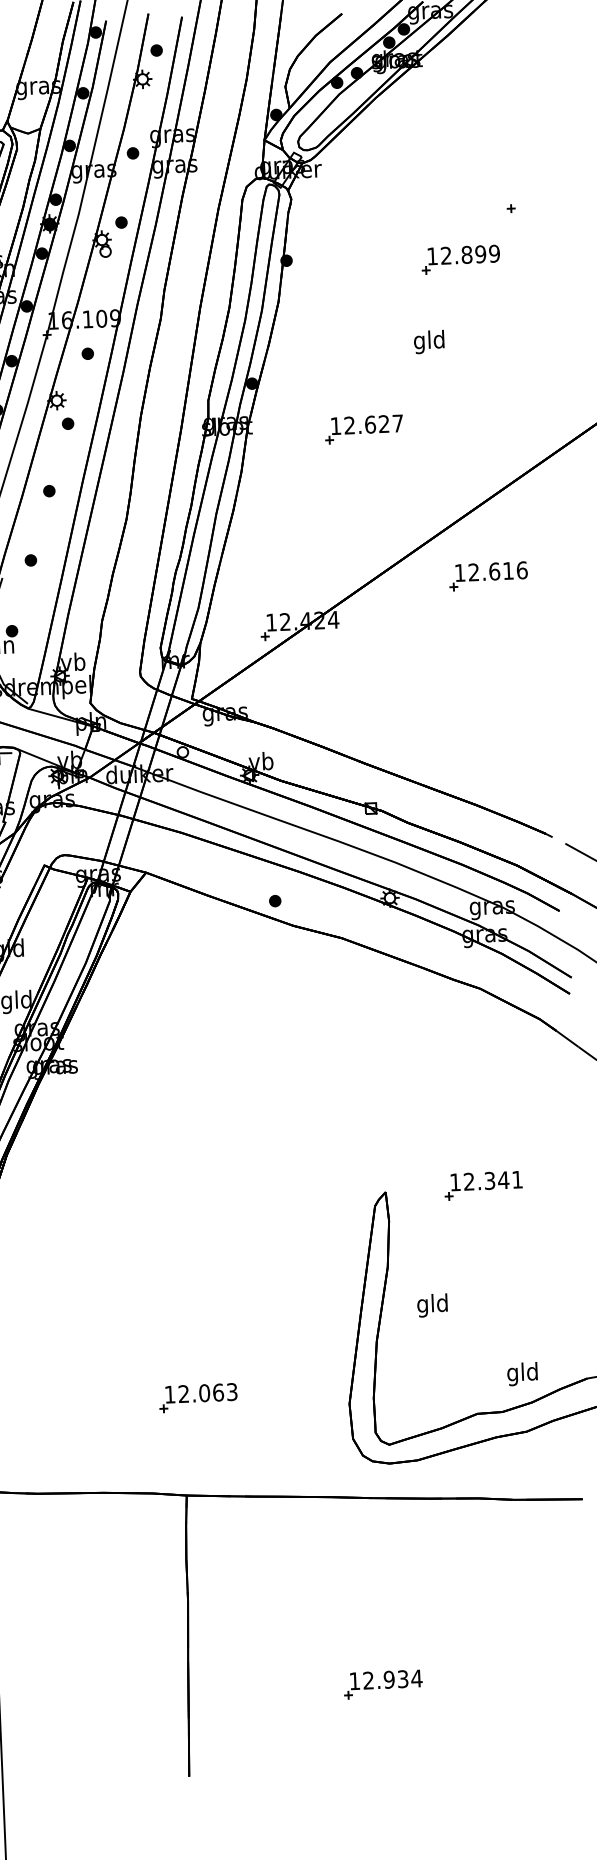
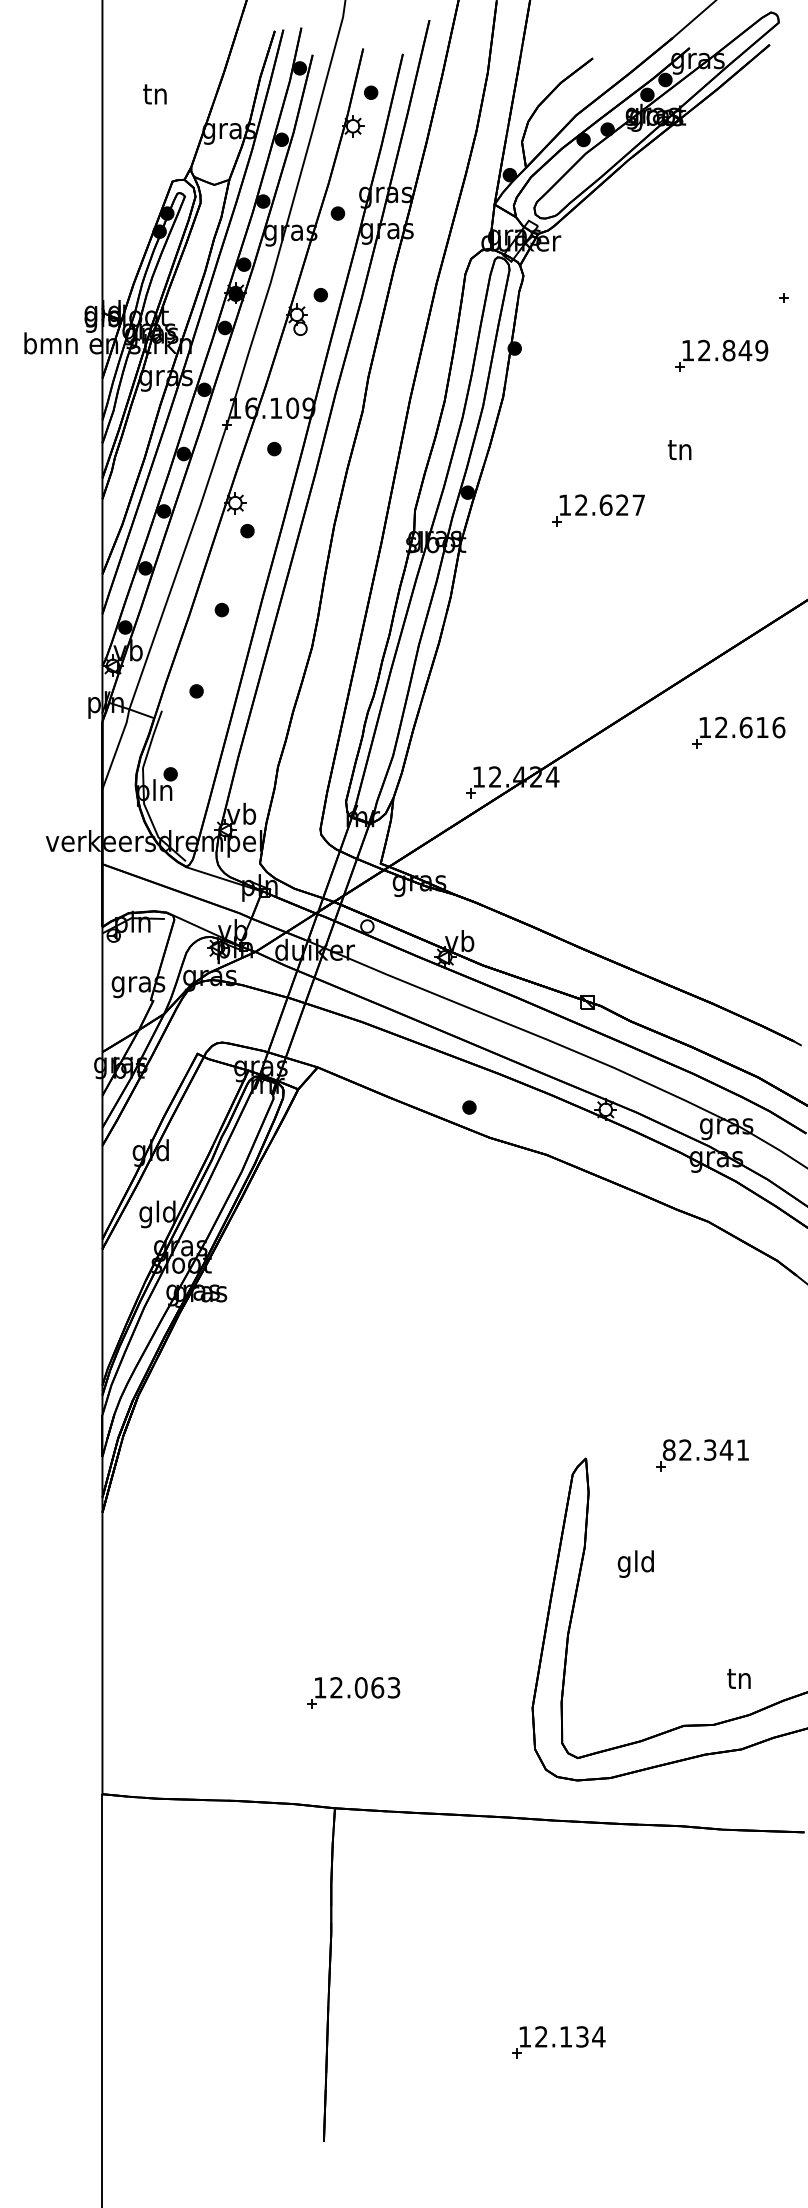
text: (480, 254) -> (745, 350), 12.899 -> 12.849
text: (428, 341) -> (679, 451), gld -> tn
part: (364, 429) -> (598, 510), moved
text: (454, 1181) -> (668, 1449), 12.341 -> 82.341
text: (432, 1305) -> (635, 1563), moved
text: (522, 1373) -> (739, 1680), gld -> tn
text: (388, 1679) -> (565, 2036), 12.934 -> 12.134

